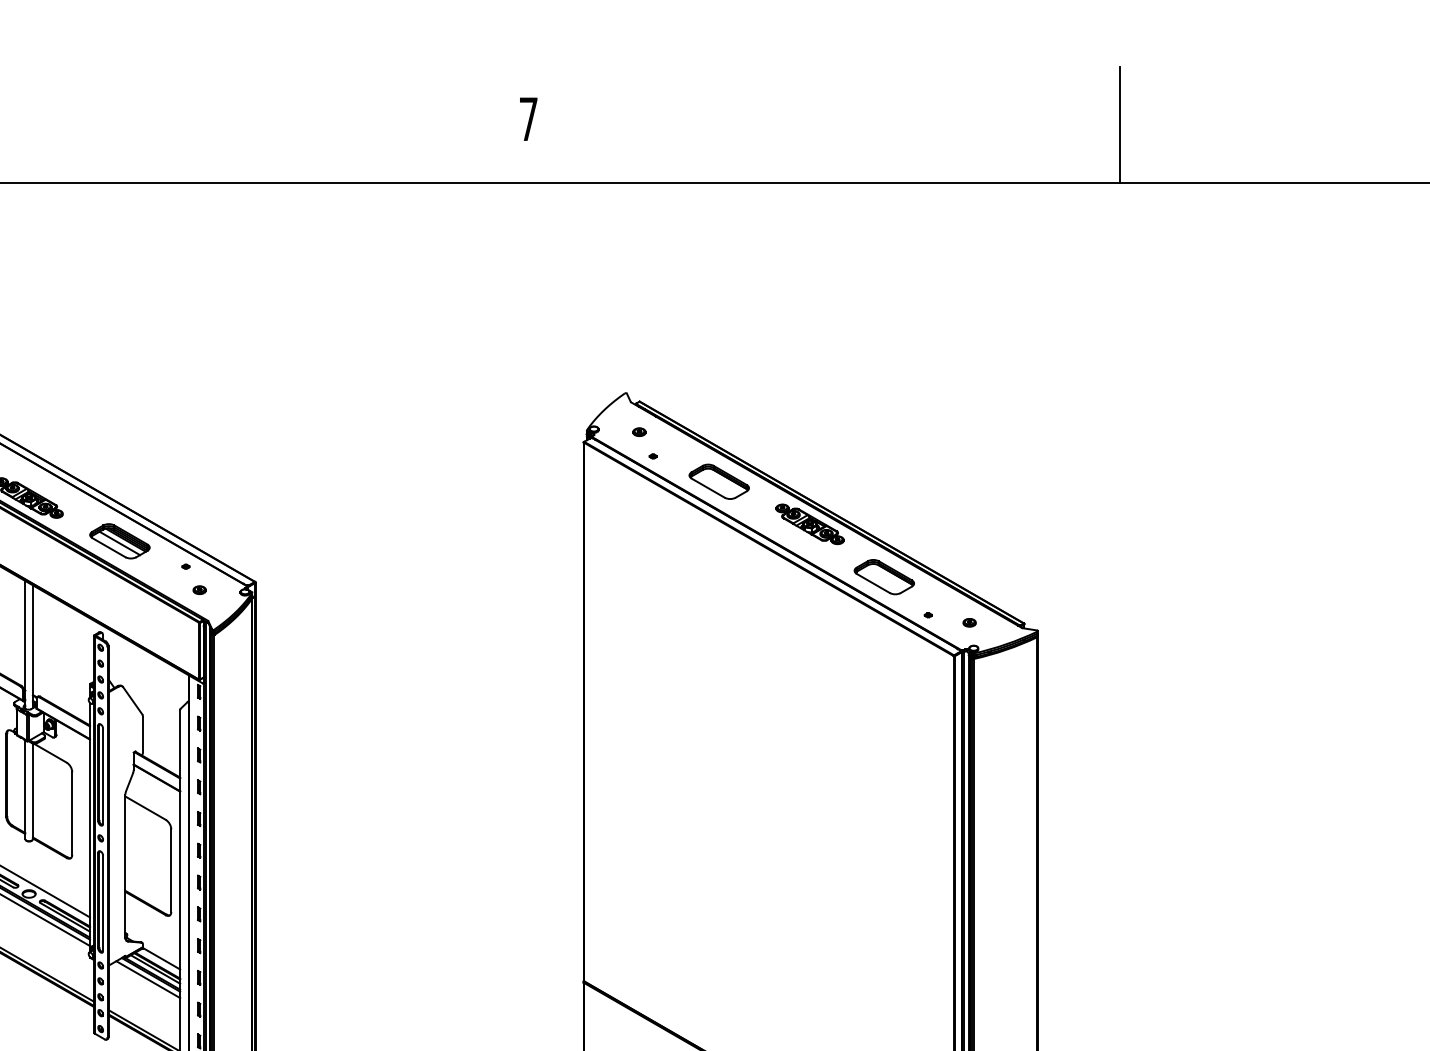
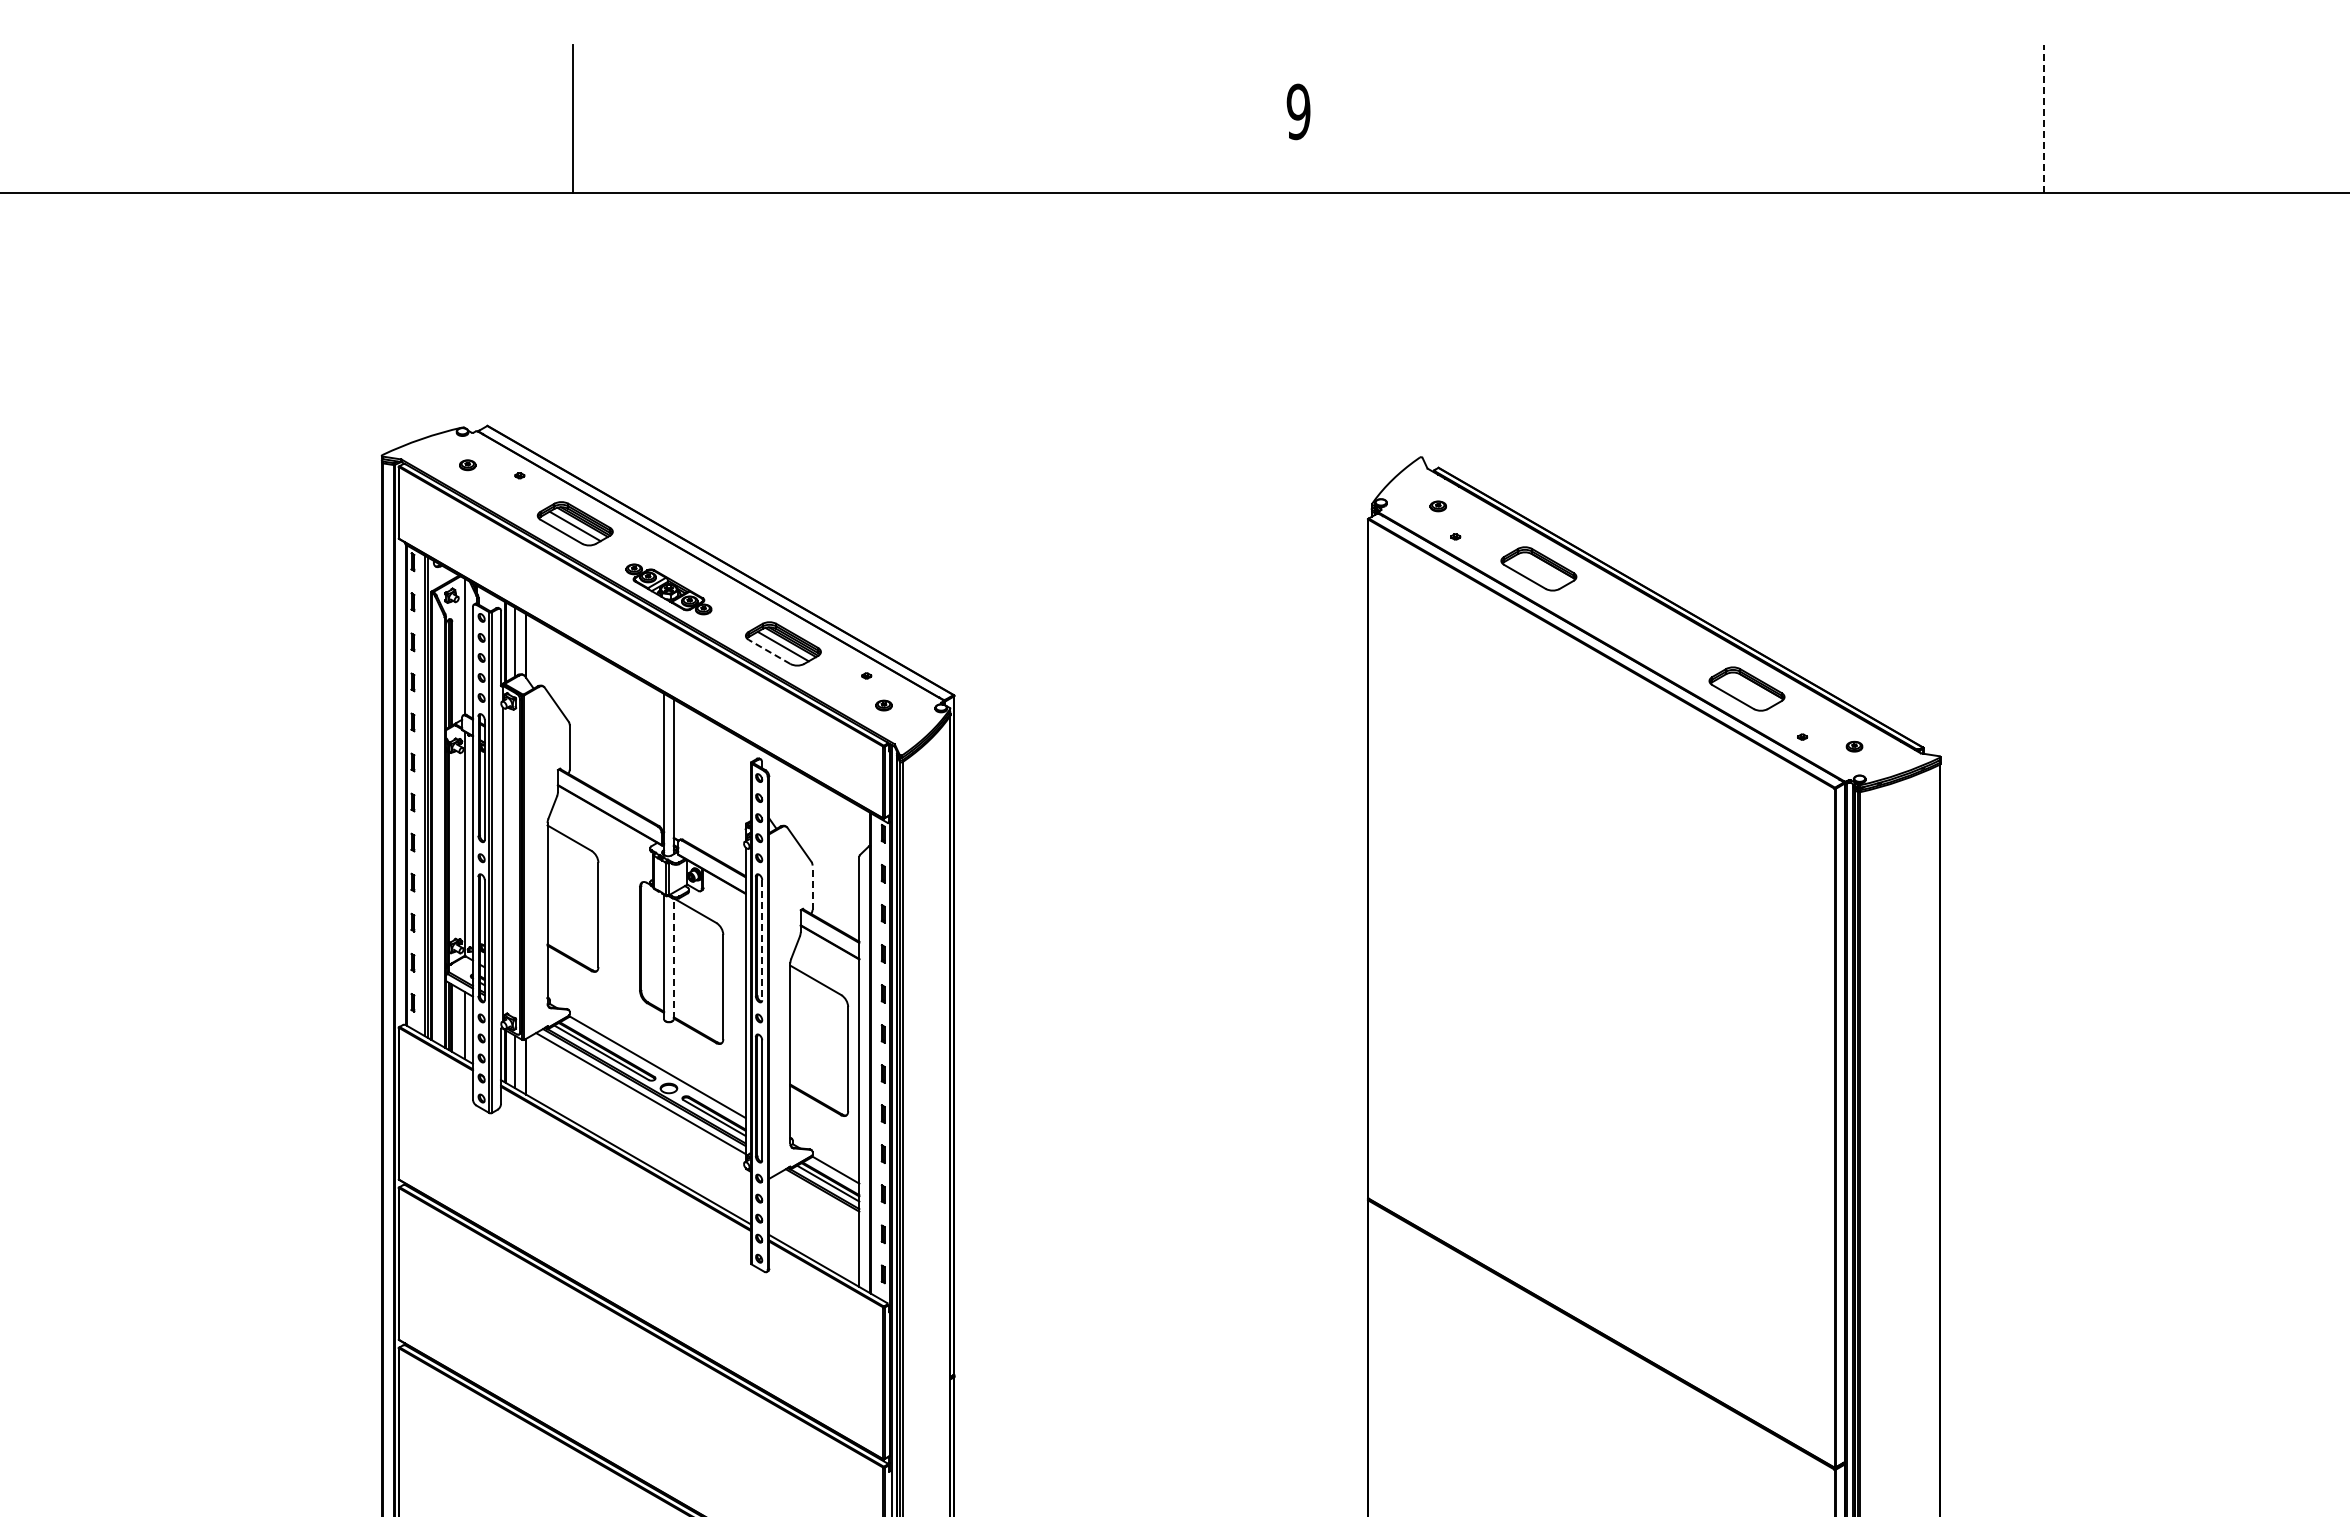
text: (528, 118) -> (1298, 111), 7 -> 9
line: (1120, 125) -> (2044, 119), solid -> dashed
part: (810, 524) -> (1653, 622), removed
line: (108, 547) -> (769, 651), solid -> dashed
line: (143, 734) -> (812, 887), solid -> dashed
line: (103, 776) -> (762, 940), solid -> dashed
line: (32, 790) -> (673, 958), solid -> dashed
line: (147, 979) -> (818, 1196), removed

